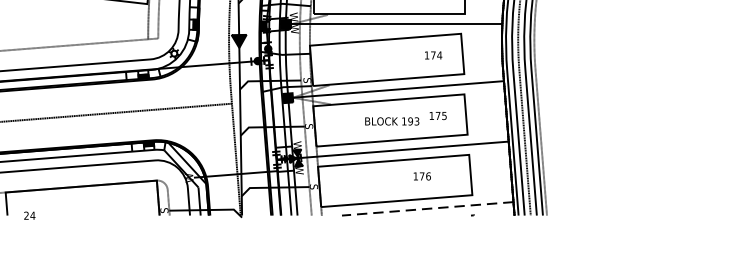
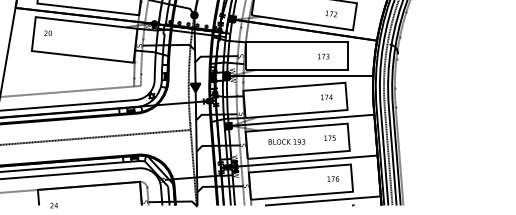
text: (391, 120) -> (286, 141), moved
text: (421, 175) -> (332, 178), moved
line: (427, 209) -> (322, 201), dashed -> solid

